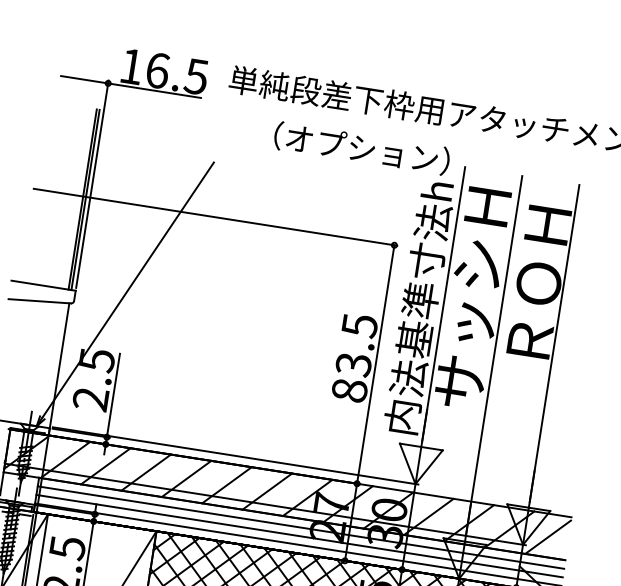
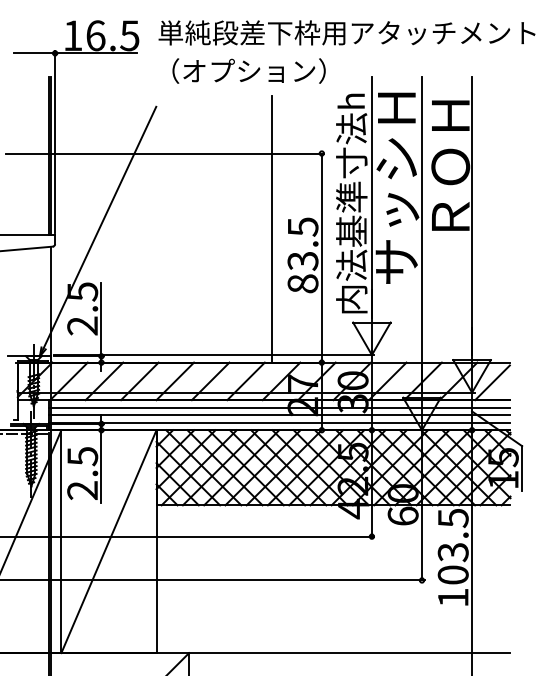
text: (361, 147) -> (248, 70), moved
line: (323, 322) -> (271, 229), added

